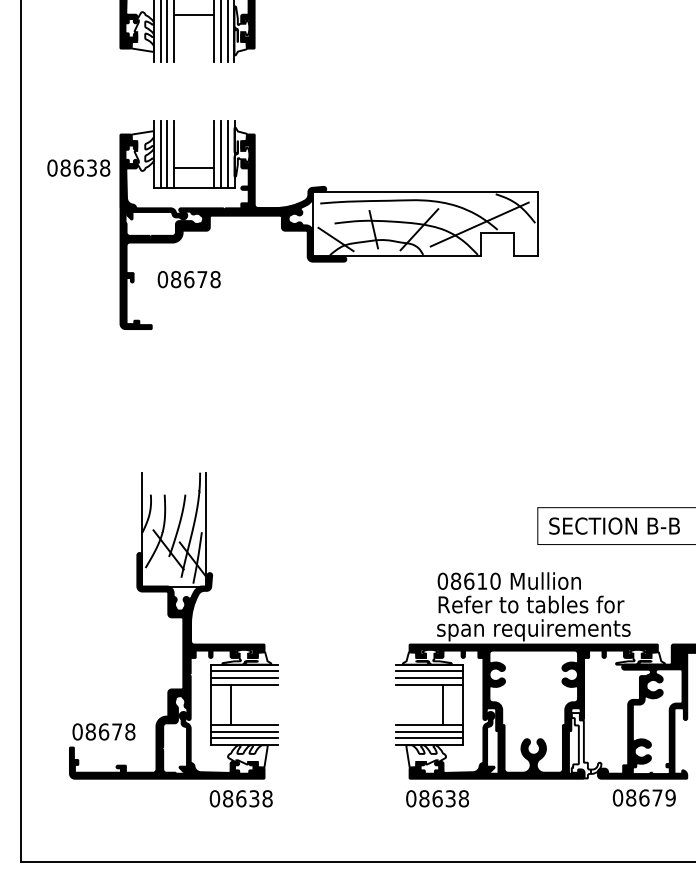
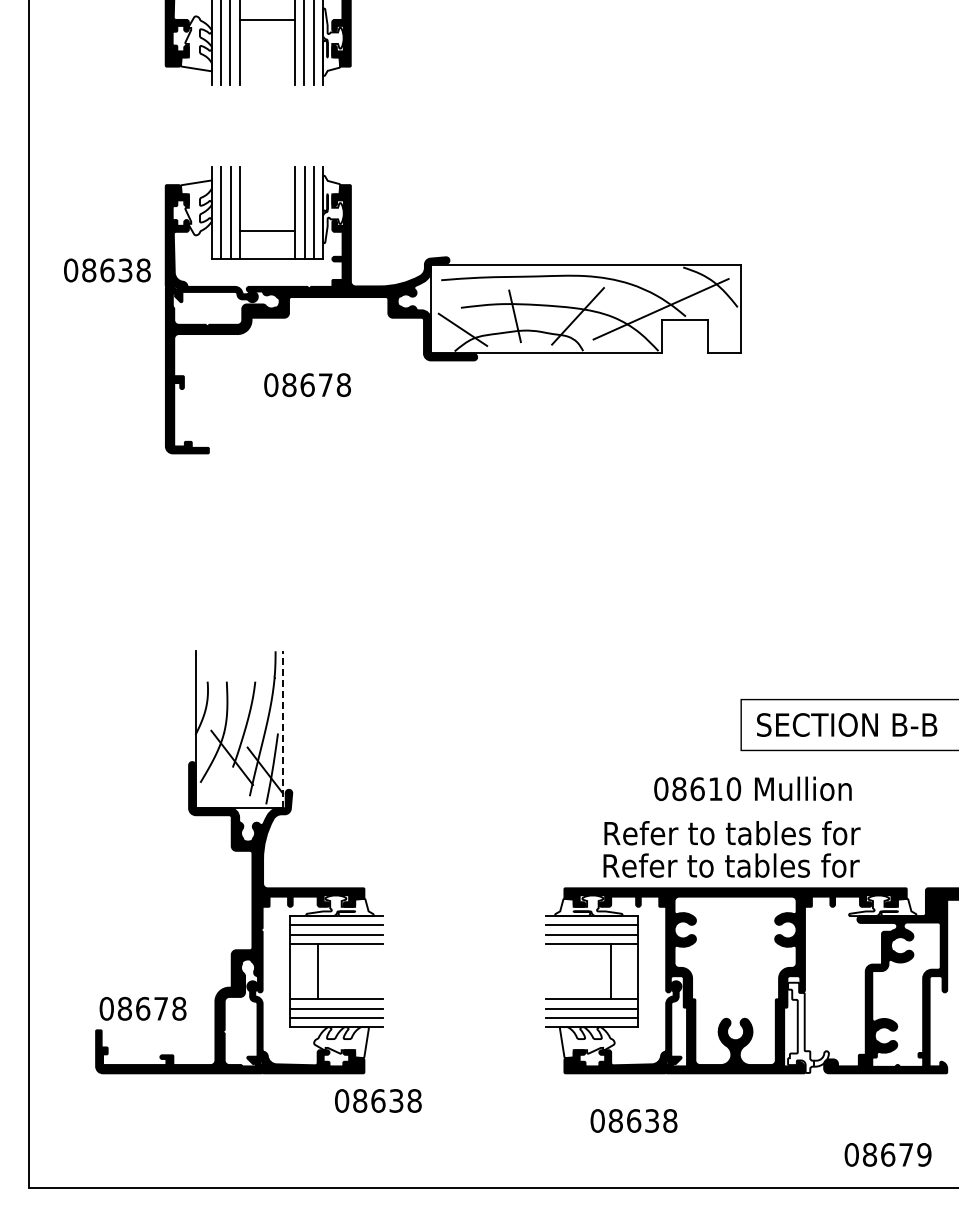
text: (78, 168) -> (107, 270), moved
text: (189, 279) -> (307, 385), moved
line: (205, 529) -> (283, 729), solid -> dashed
text: (509, 580) -> (752, 788), moved
text: (533, 630) -> (735, 868), span requirements -> Refer to tables for
text: (643, 797) -> (887, 1154), moved
text: (241, 798) -> (378, 1100), moved
text: (437, 798) -> (633, 1120), moved

